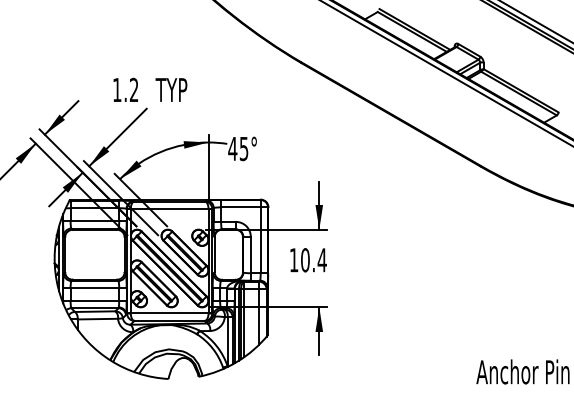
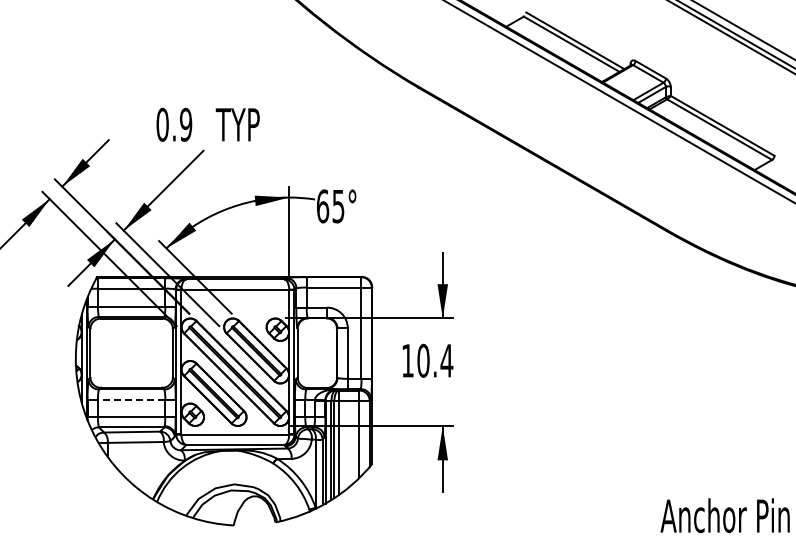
text: (125, 89) -> (174, 124), 1.2 -> 0.9
text: (232, 148) -> (322, 206), 45° -> 65°
line: (94, 288) -> (131, 399), solid -> dashed

